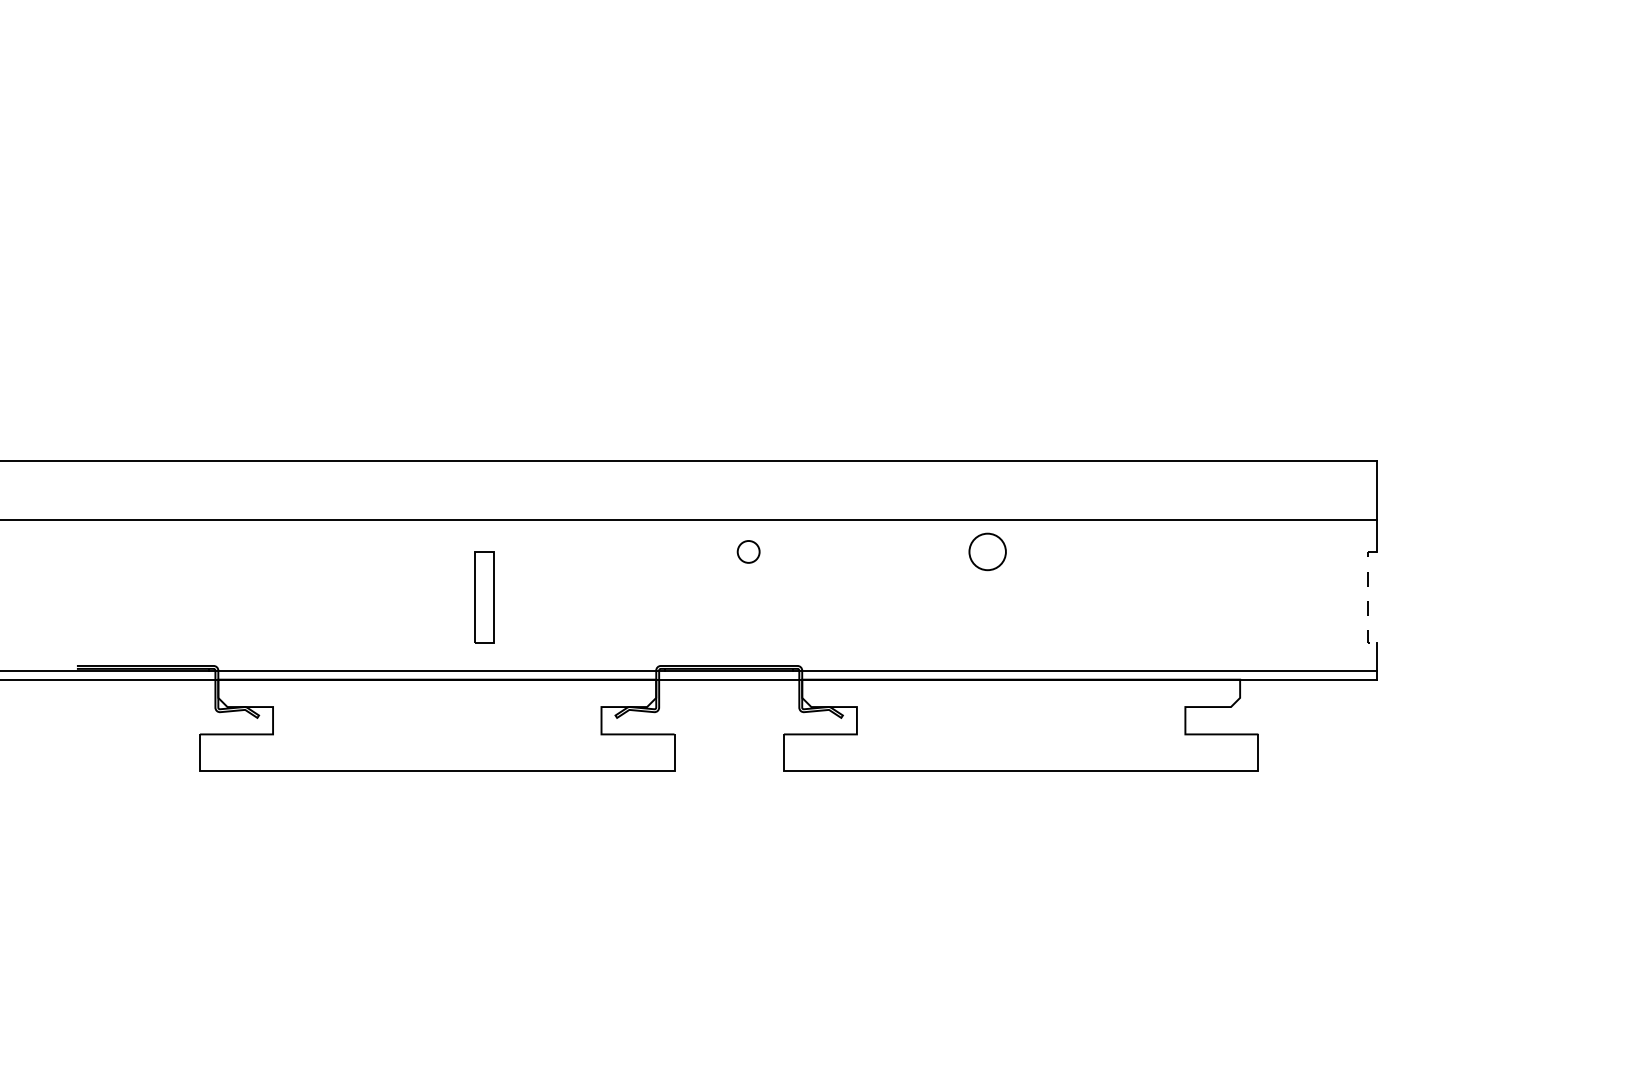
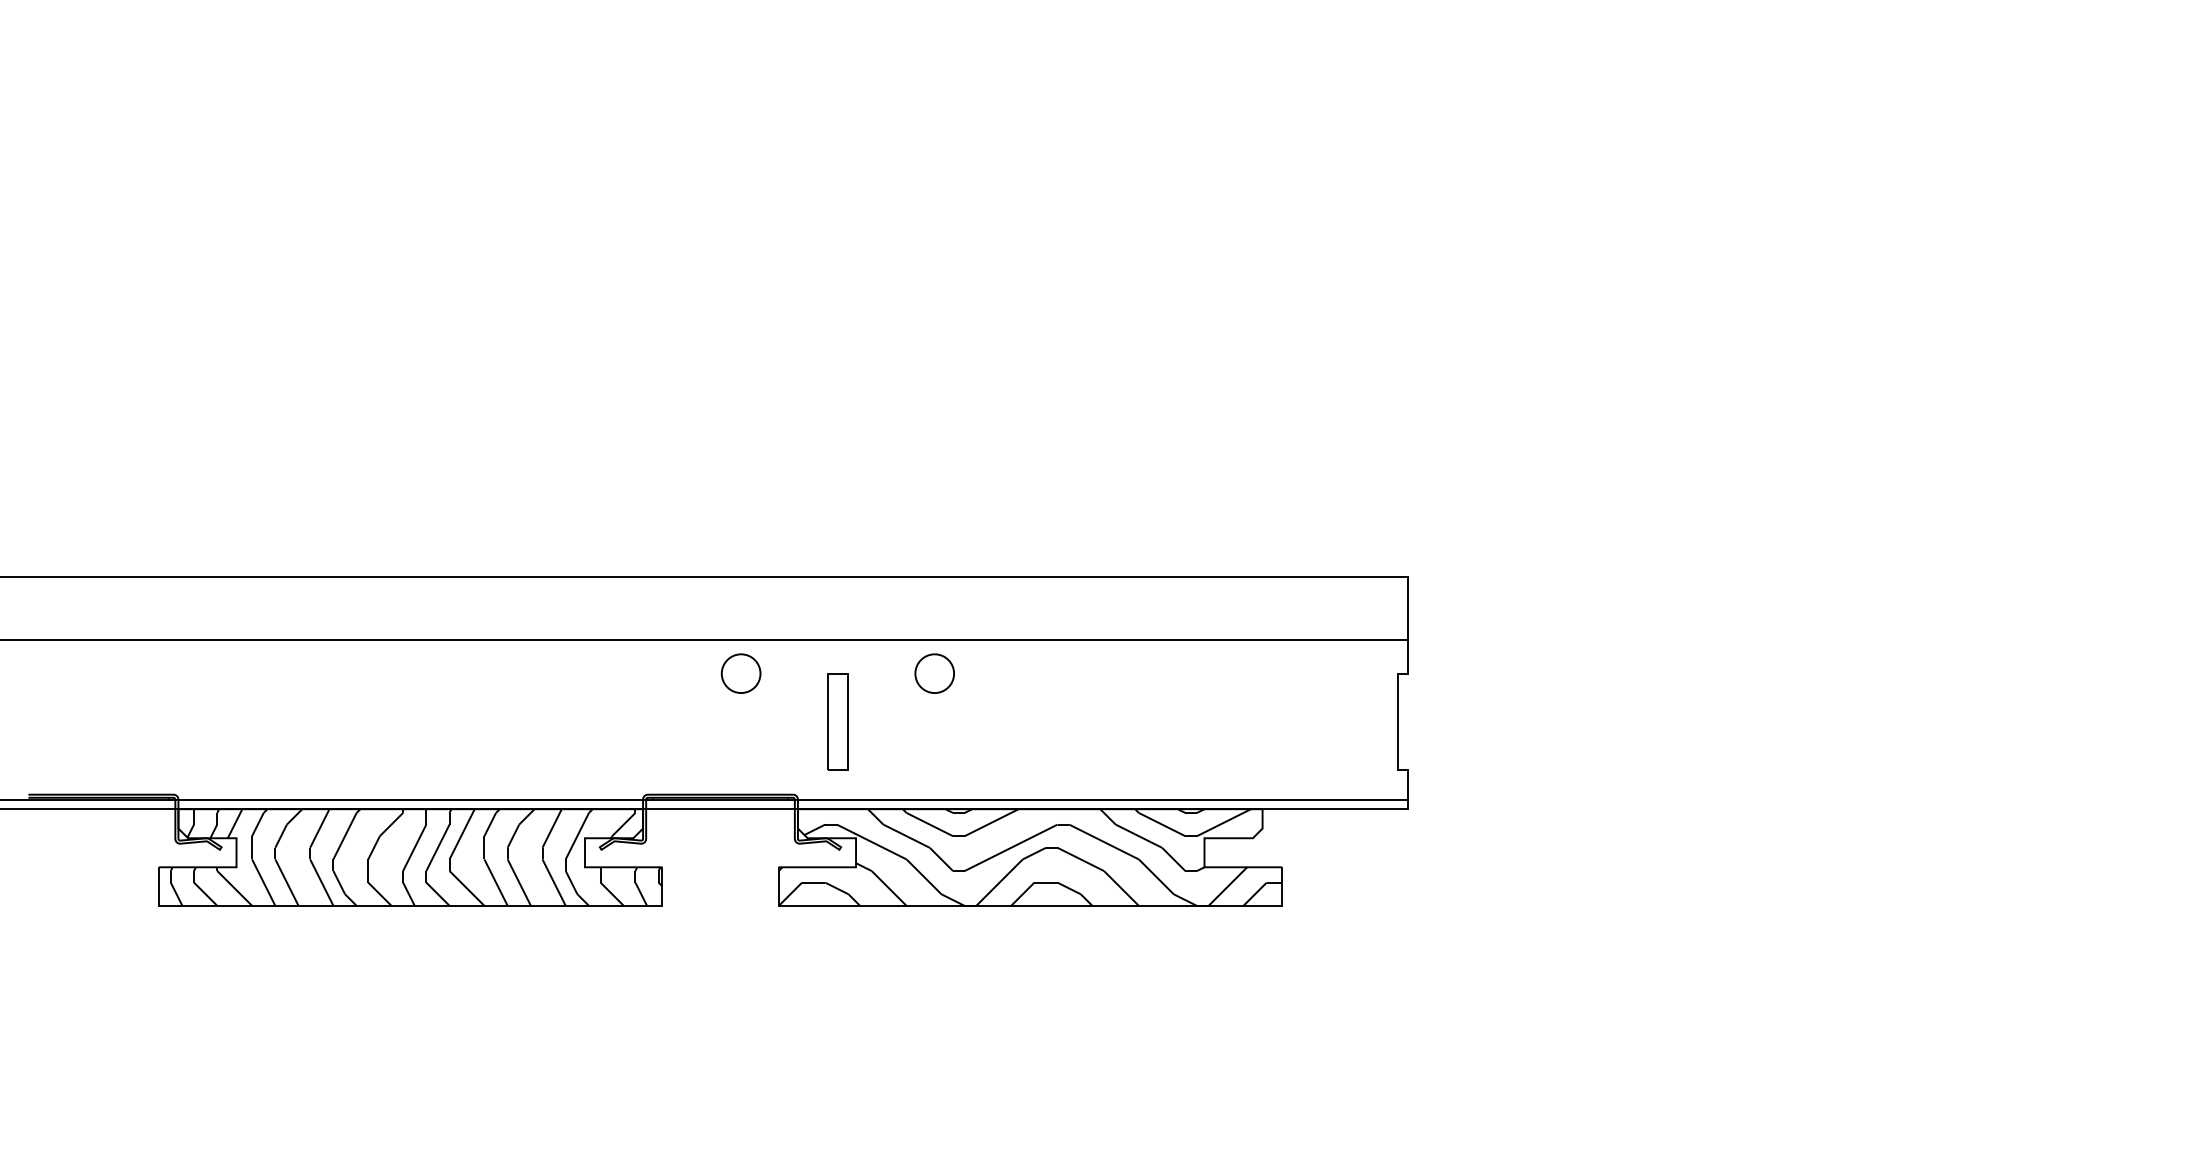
circle: (748, 551) -> (740, 673), size x1.67
circle: (987, 551) -> (934, 673), moved
part: (484, 597) -> (837, 721), moved
line: (1368, 597) -> (1398, 722), dashed -> solid
hatch: (437, 725) -> (410, 857), added
hatch: (1020, 725) -> (1029, 857), added

